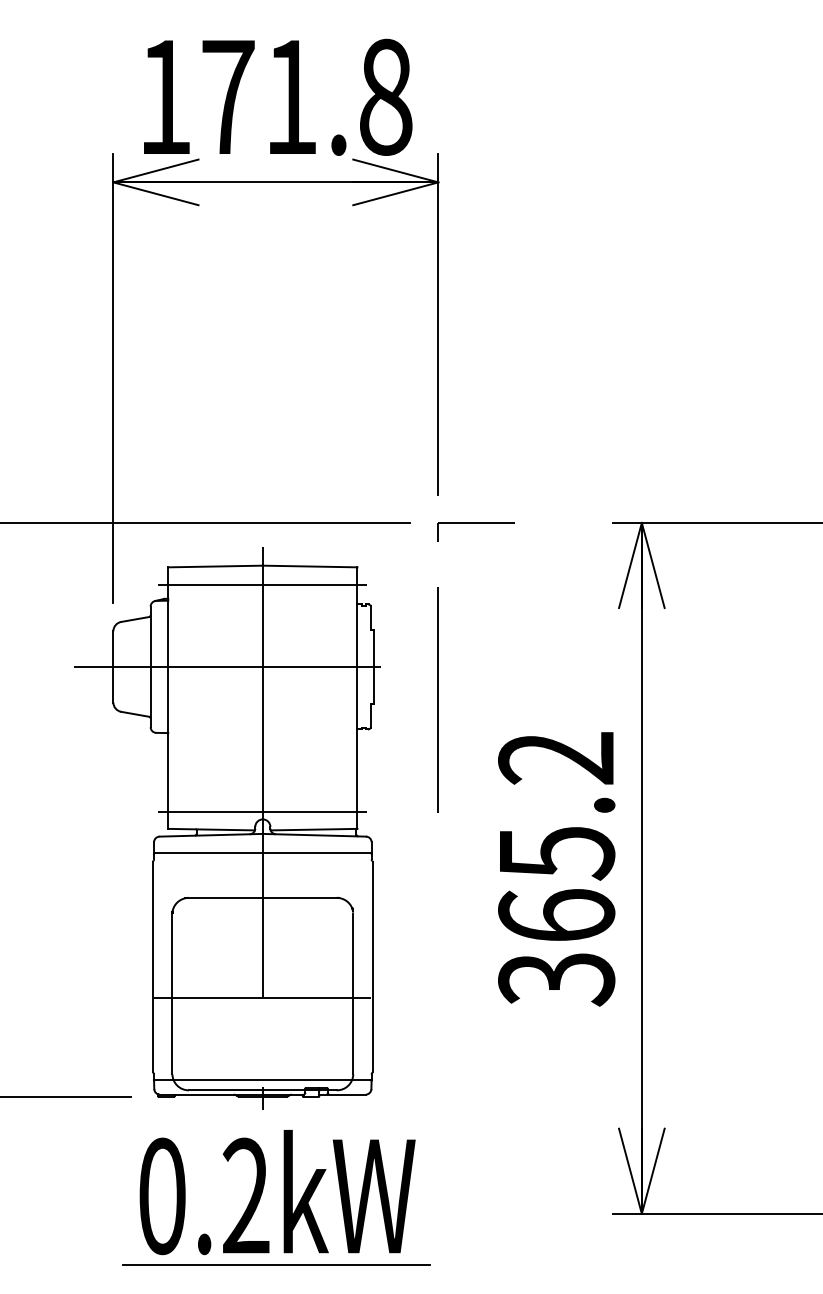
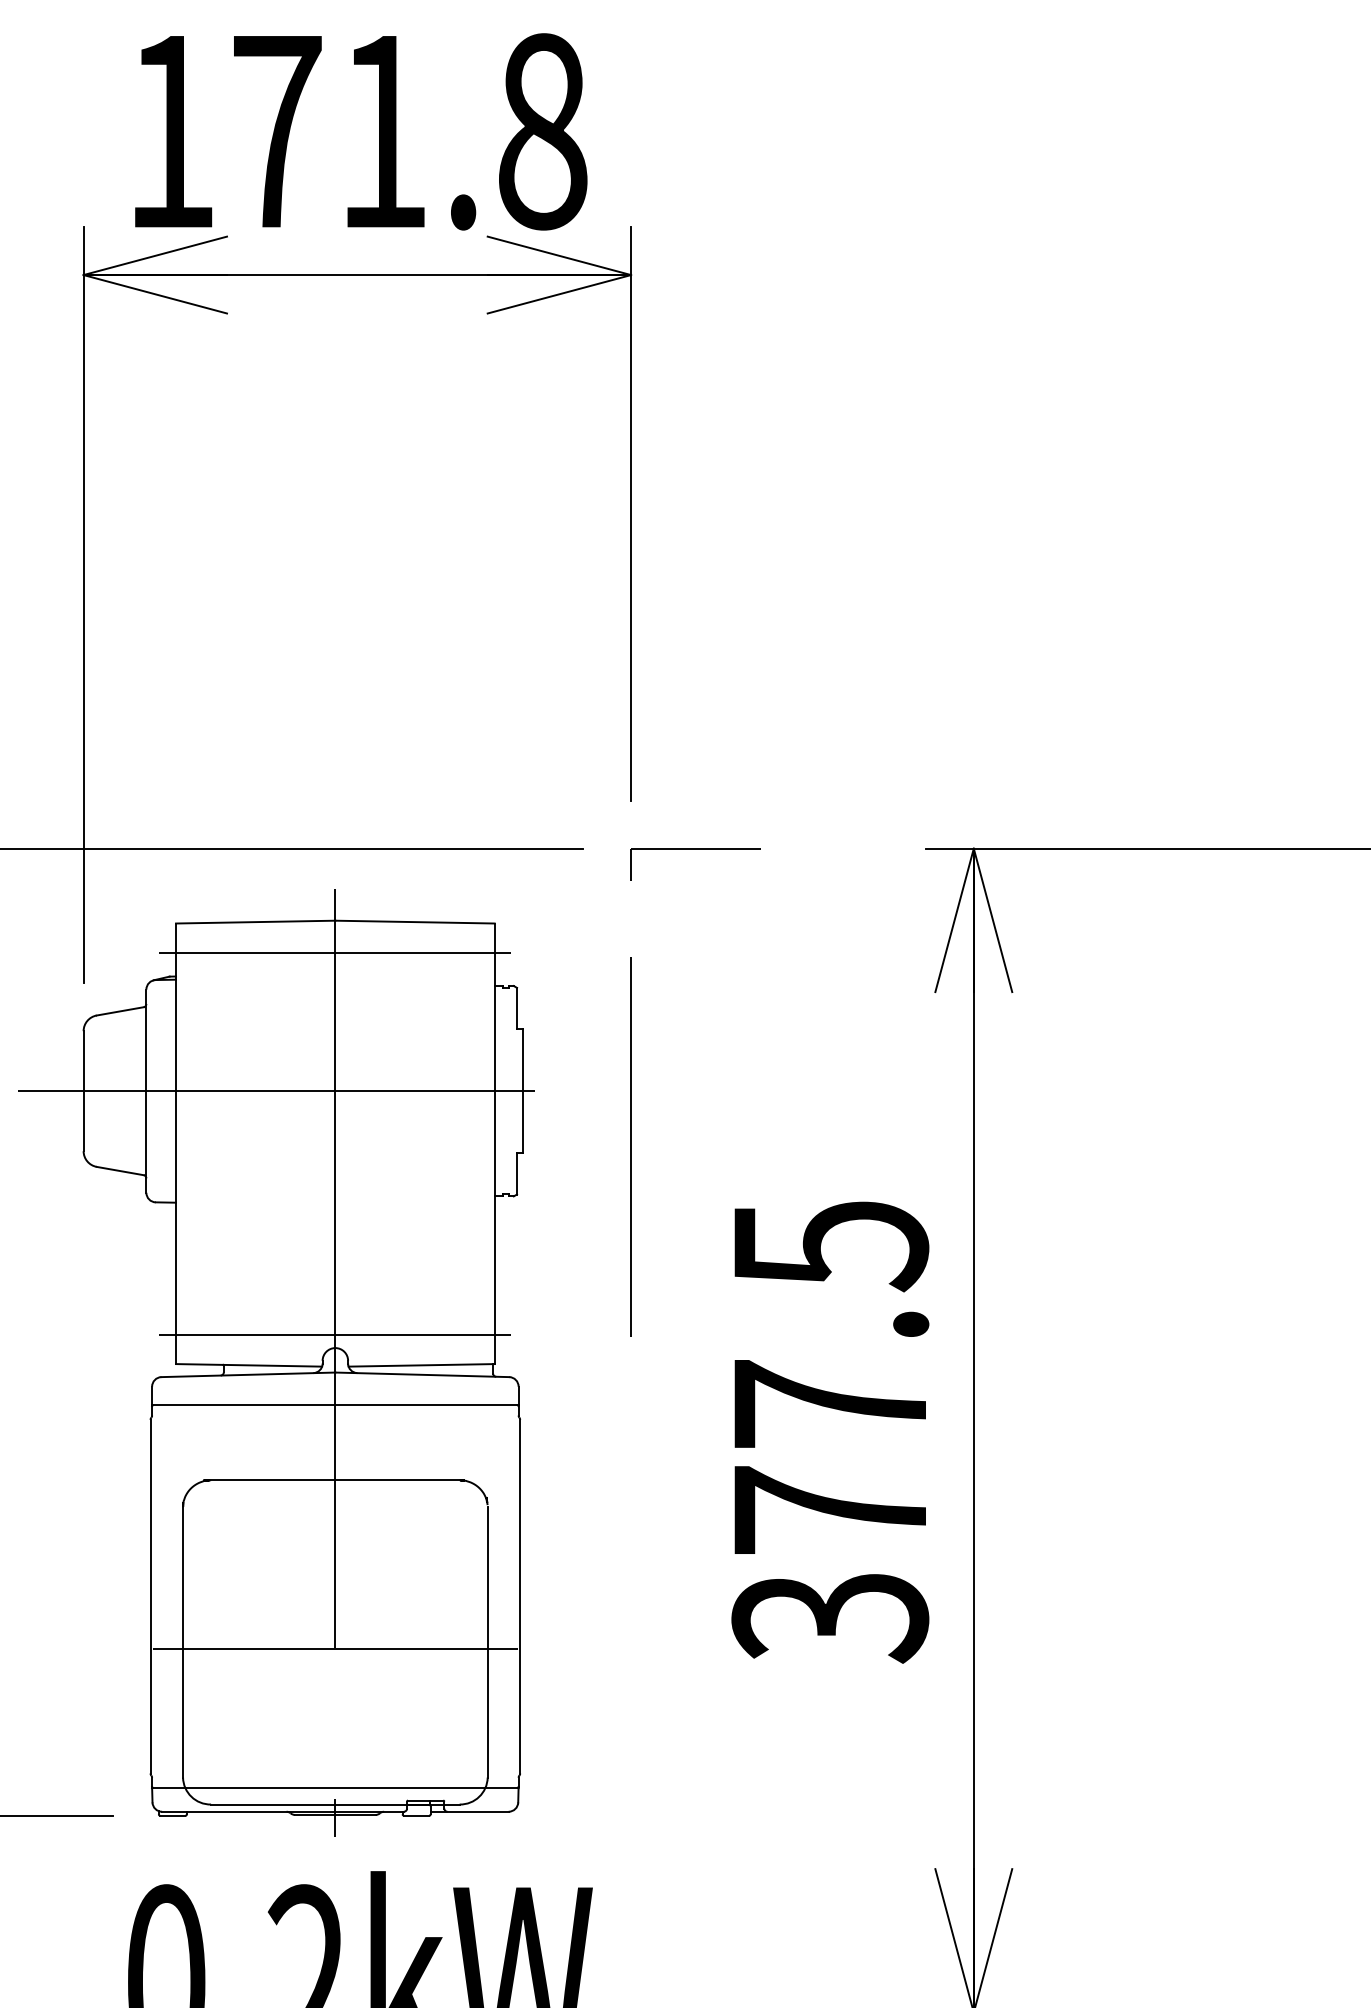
text: (556, 836) -> (830, 1376), 365.2 -> 377.5

